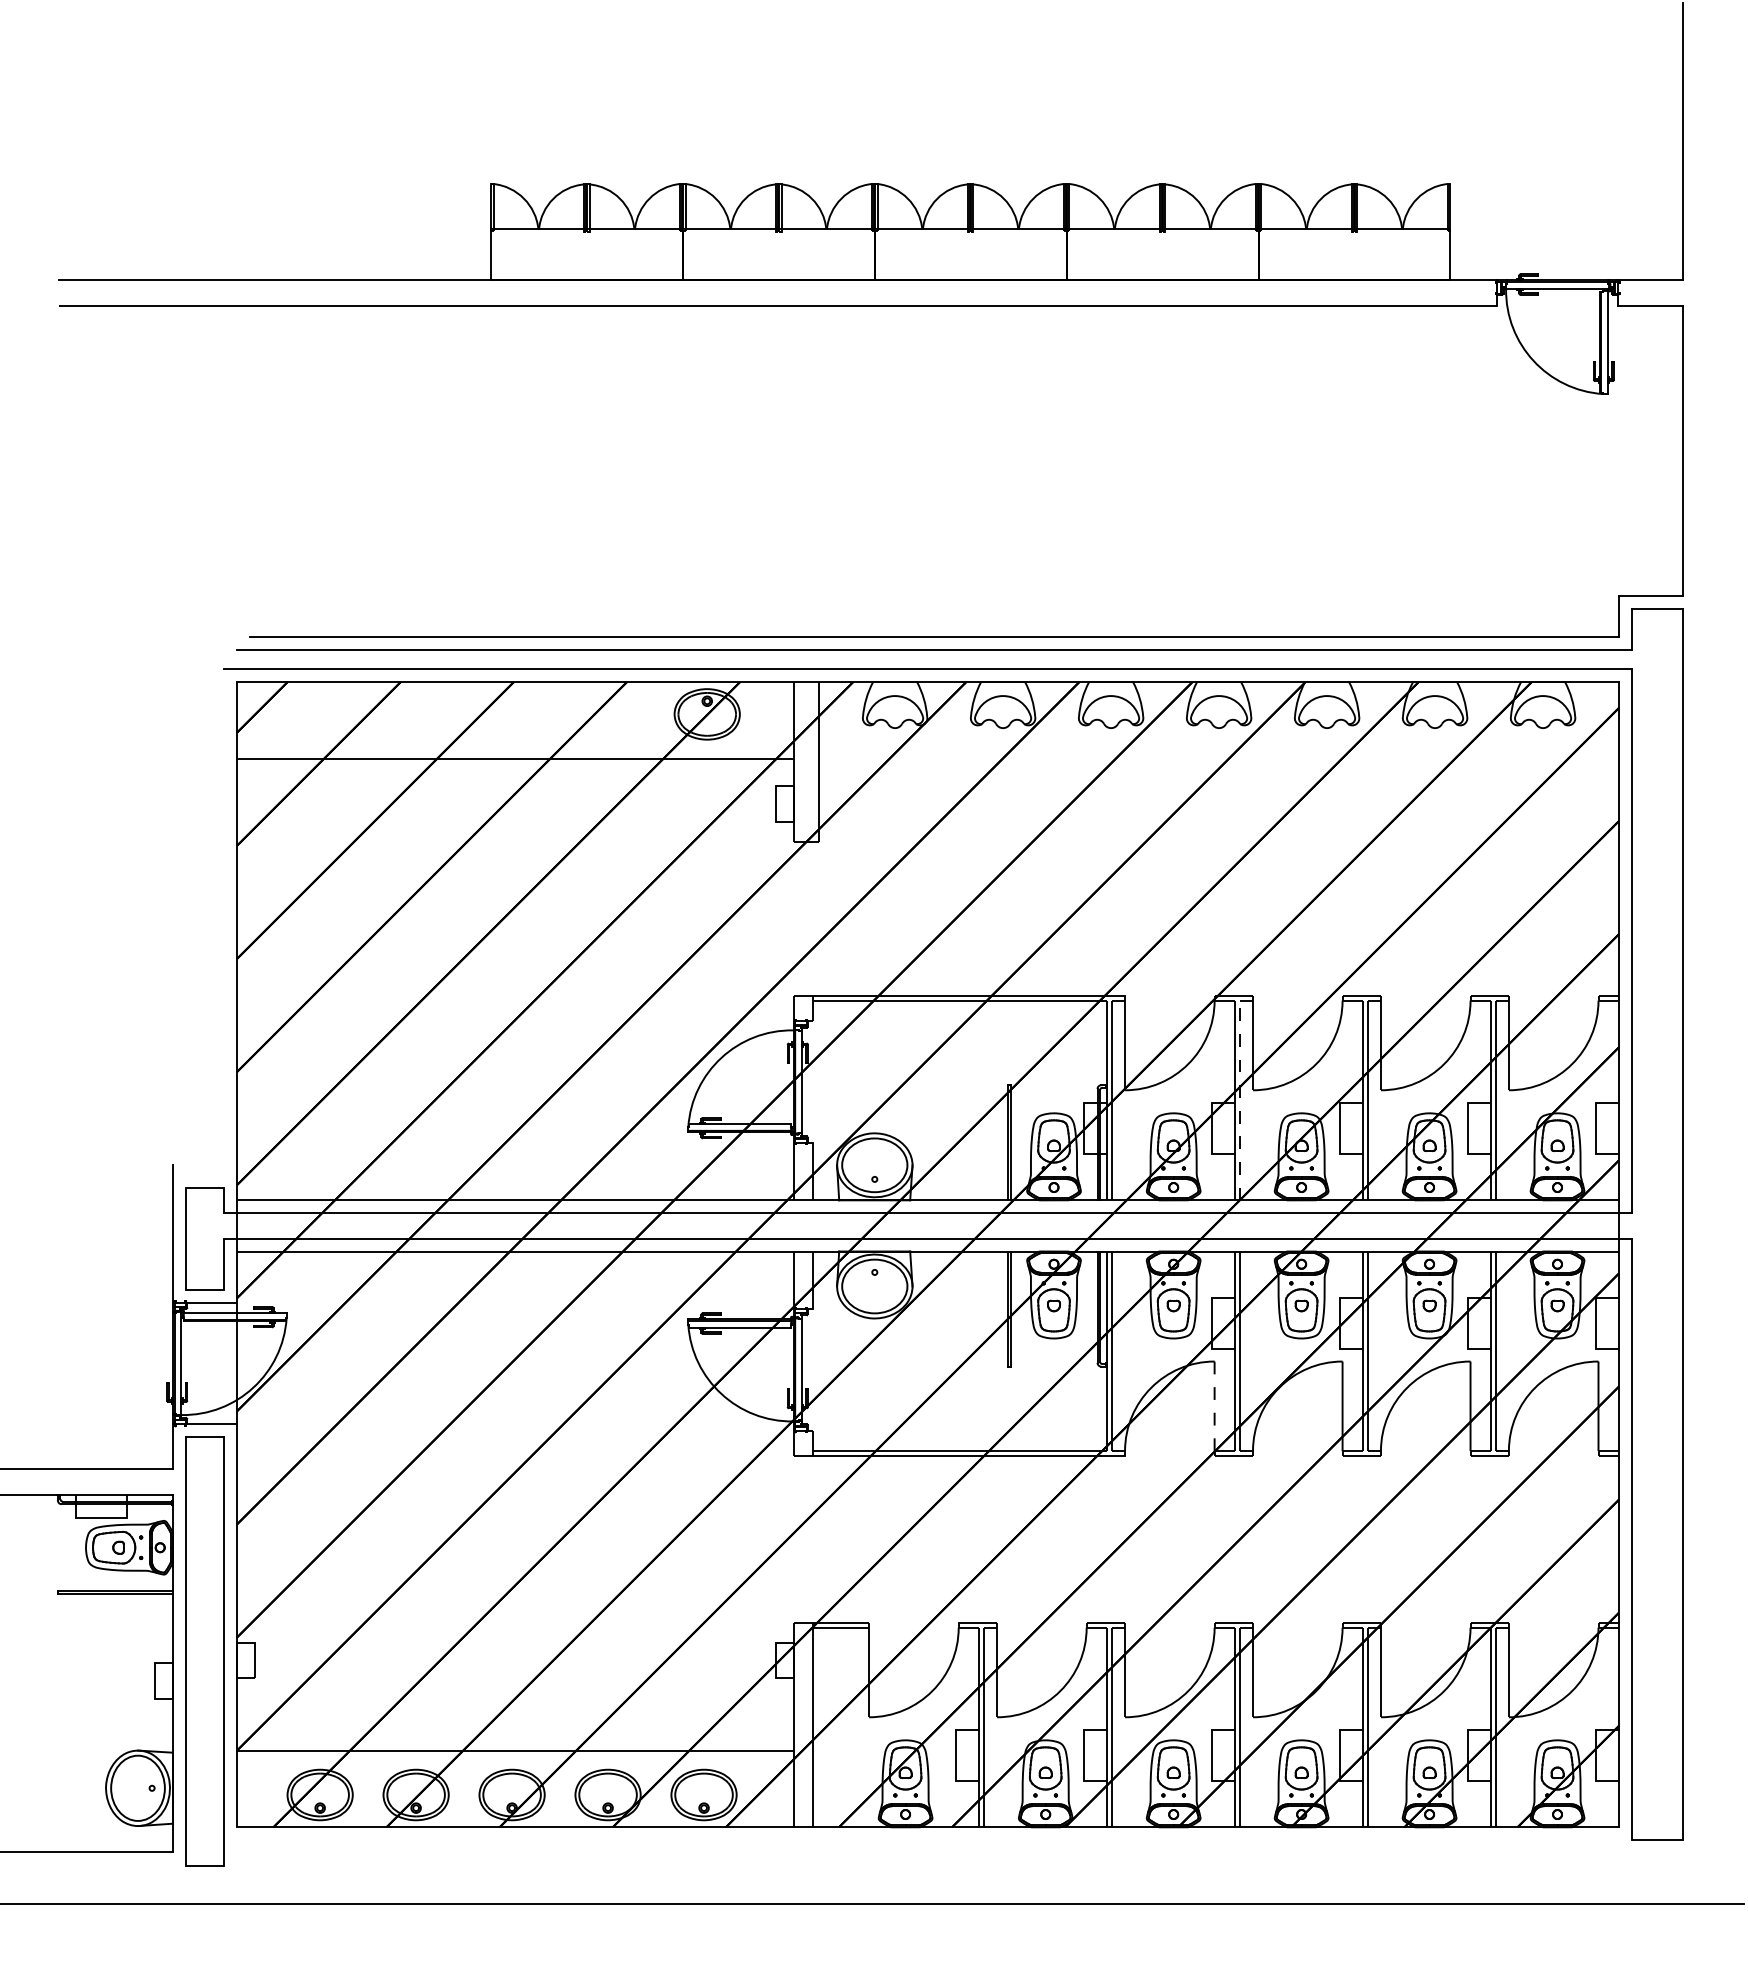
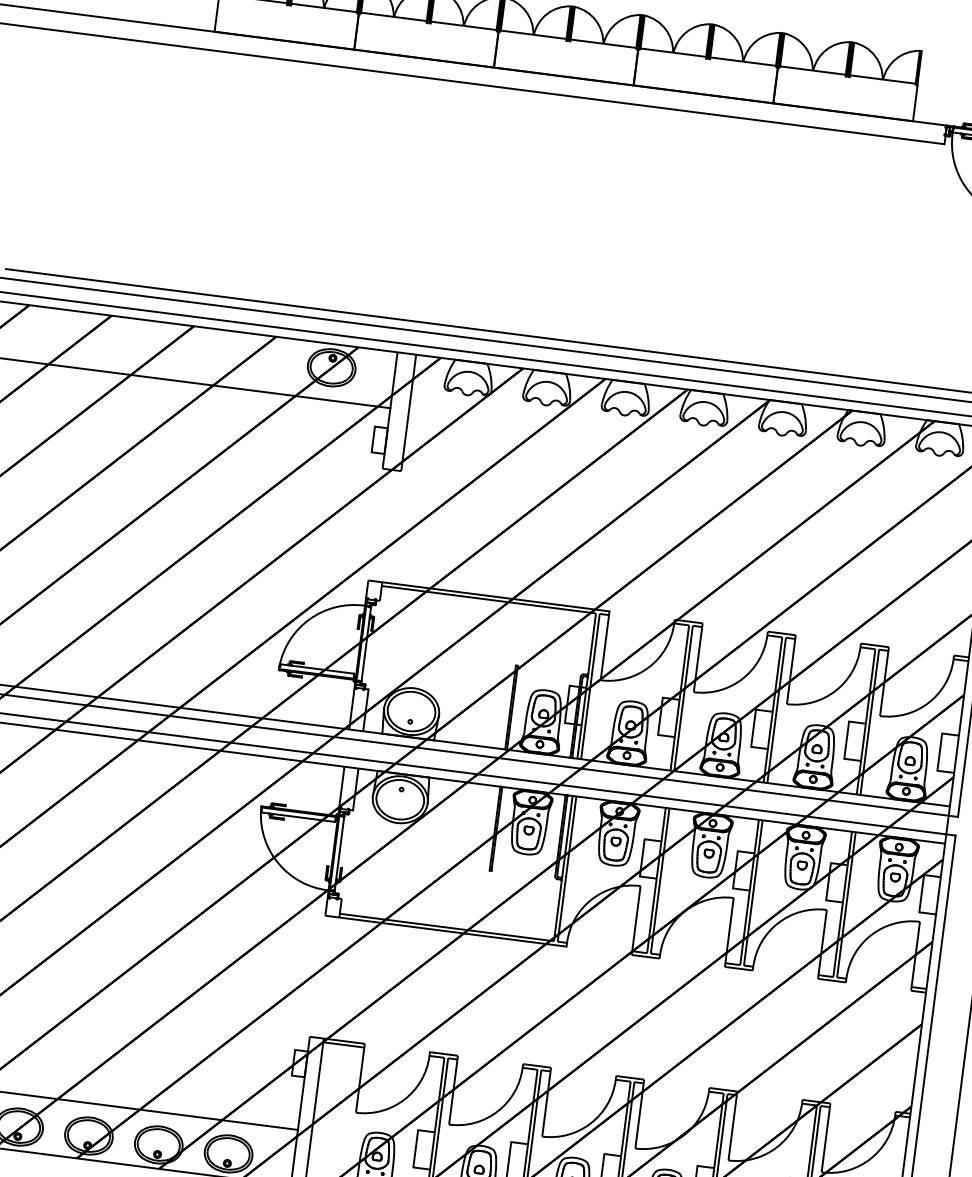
line: (1240, 1100) -> (683, 698), dashed -> solid
line: (1214, 1406) -> (636, 918), dashed -> solid

